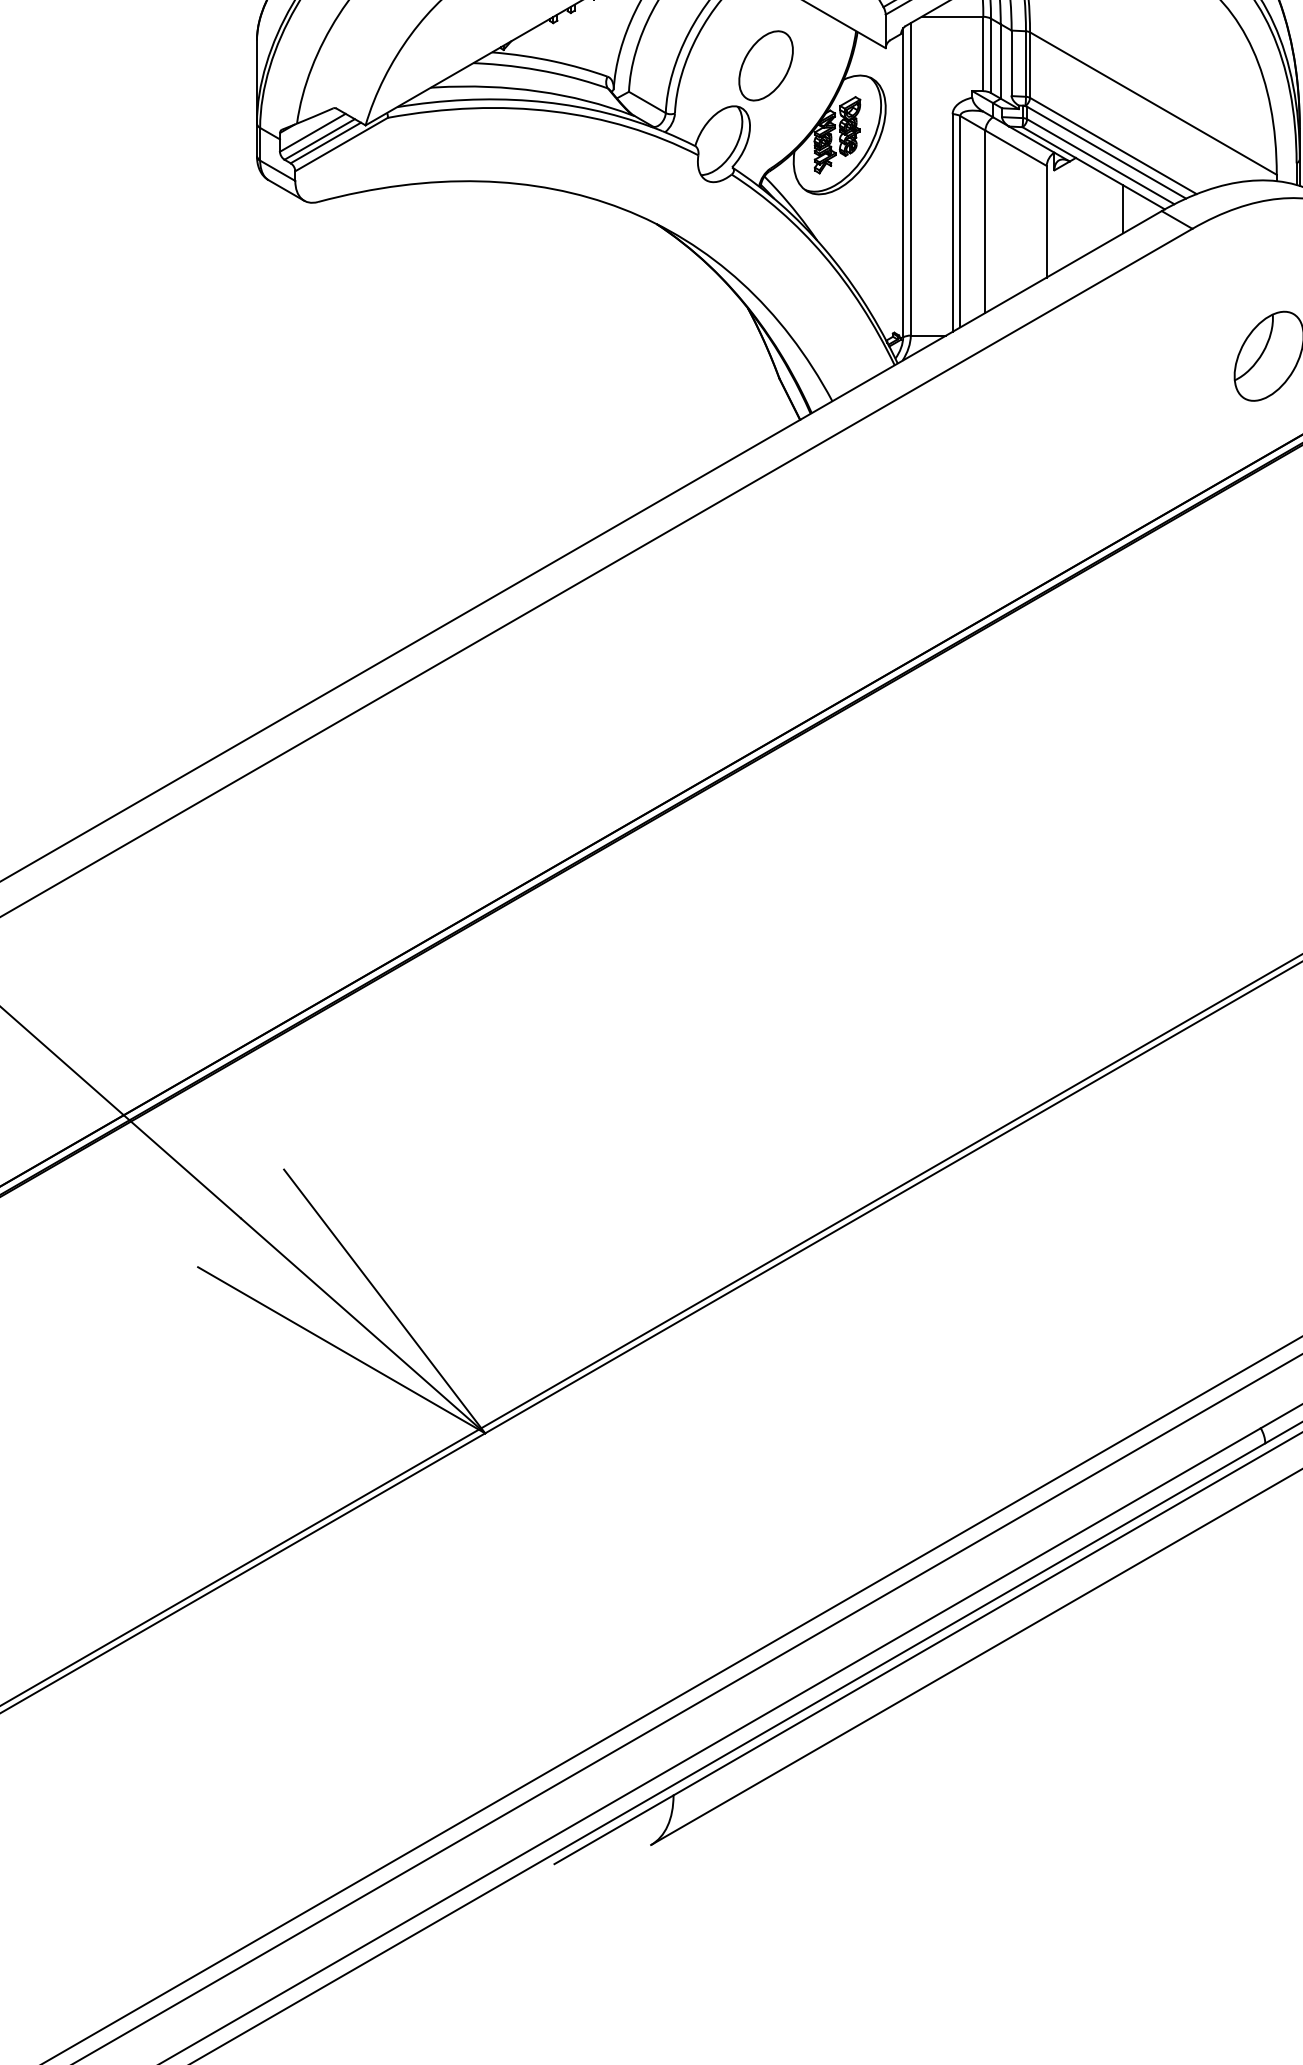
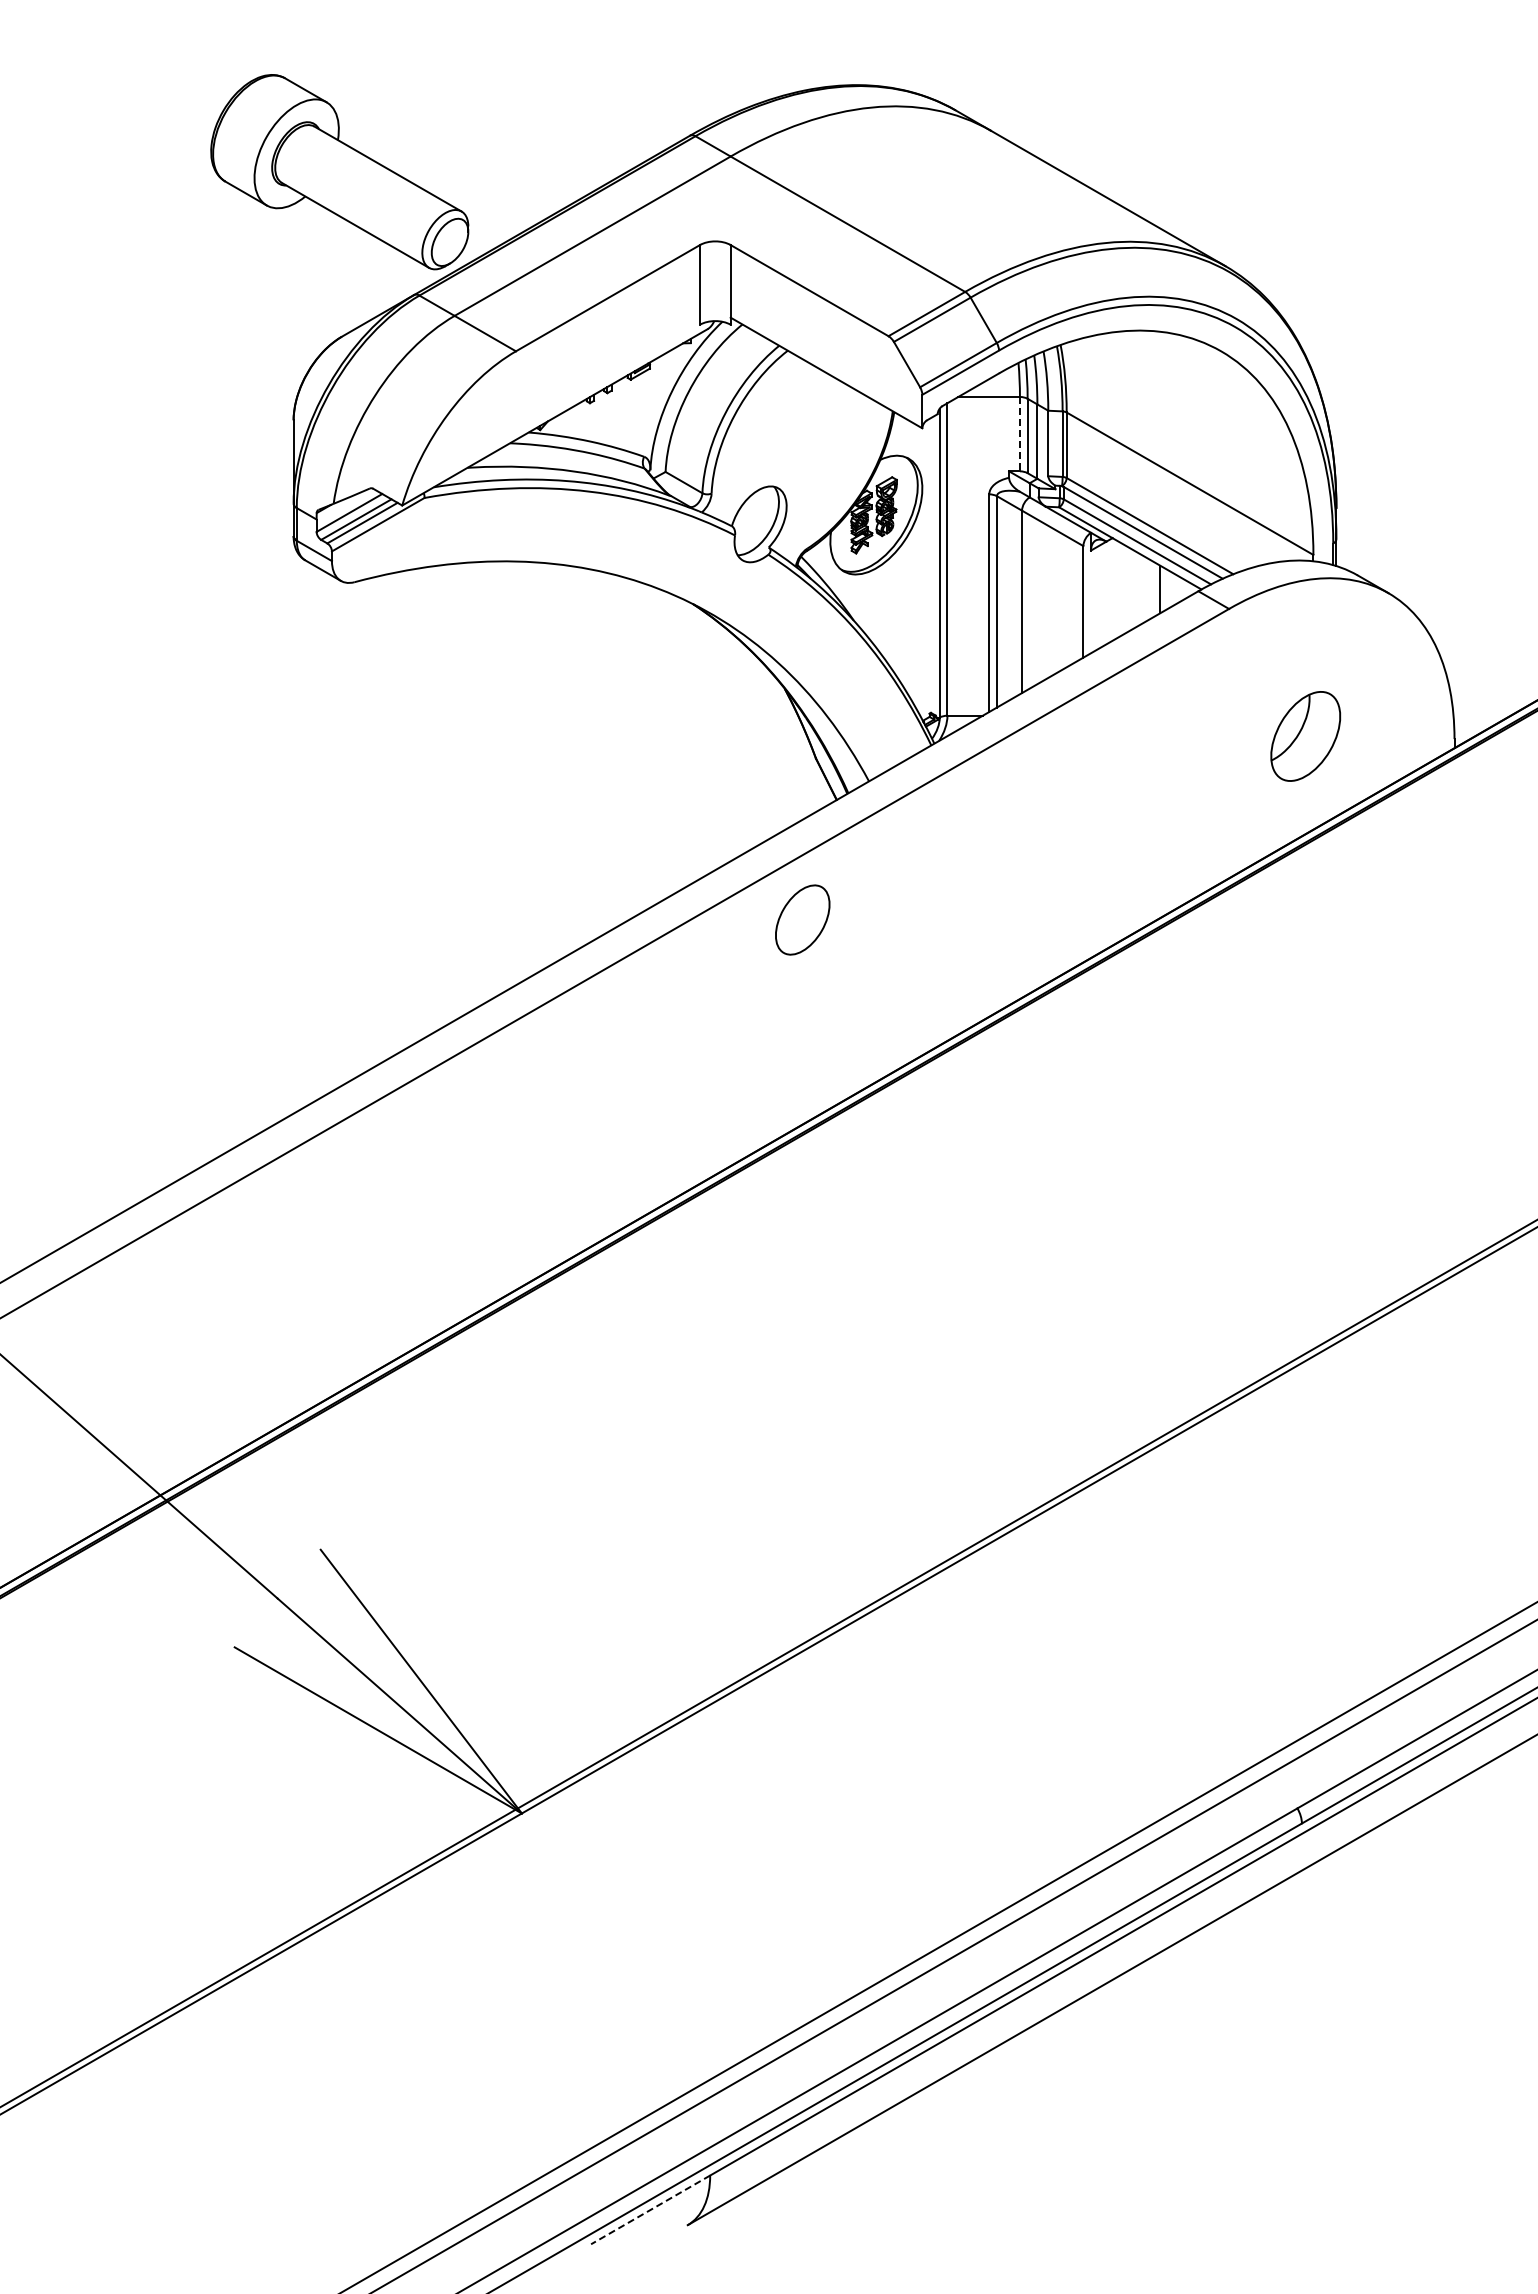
line: (982, 54) -> (1019, 434), solid -> dashed
part: (765, 65) -> (802, 919), moved
line: (613, 1829) -> (650, 2209), solid -> dashed

